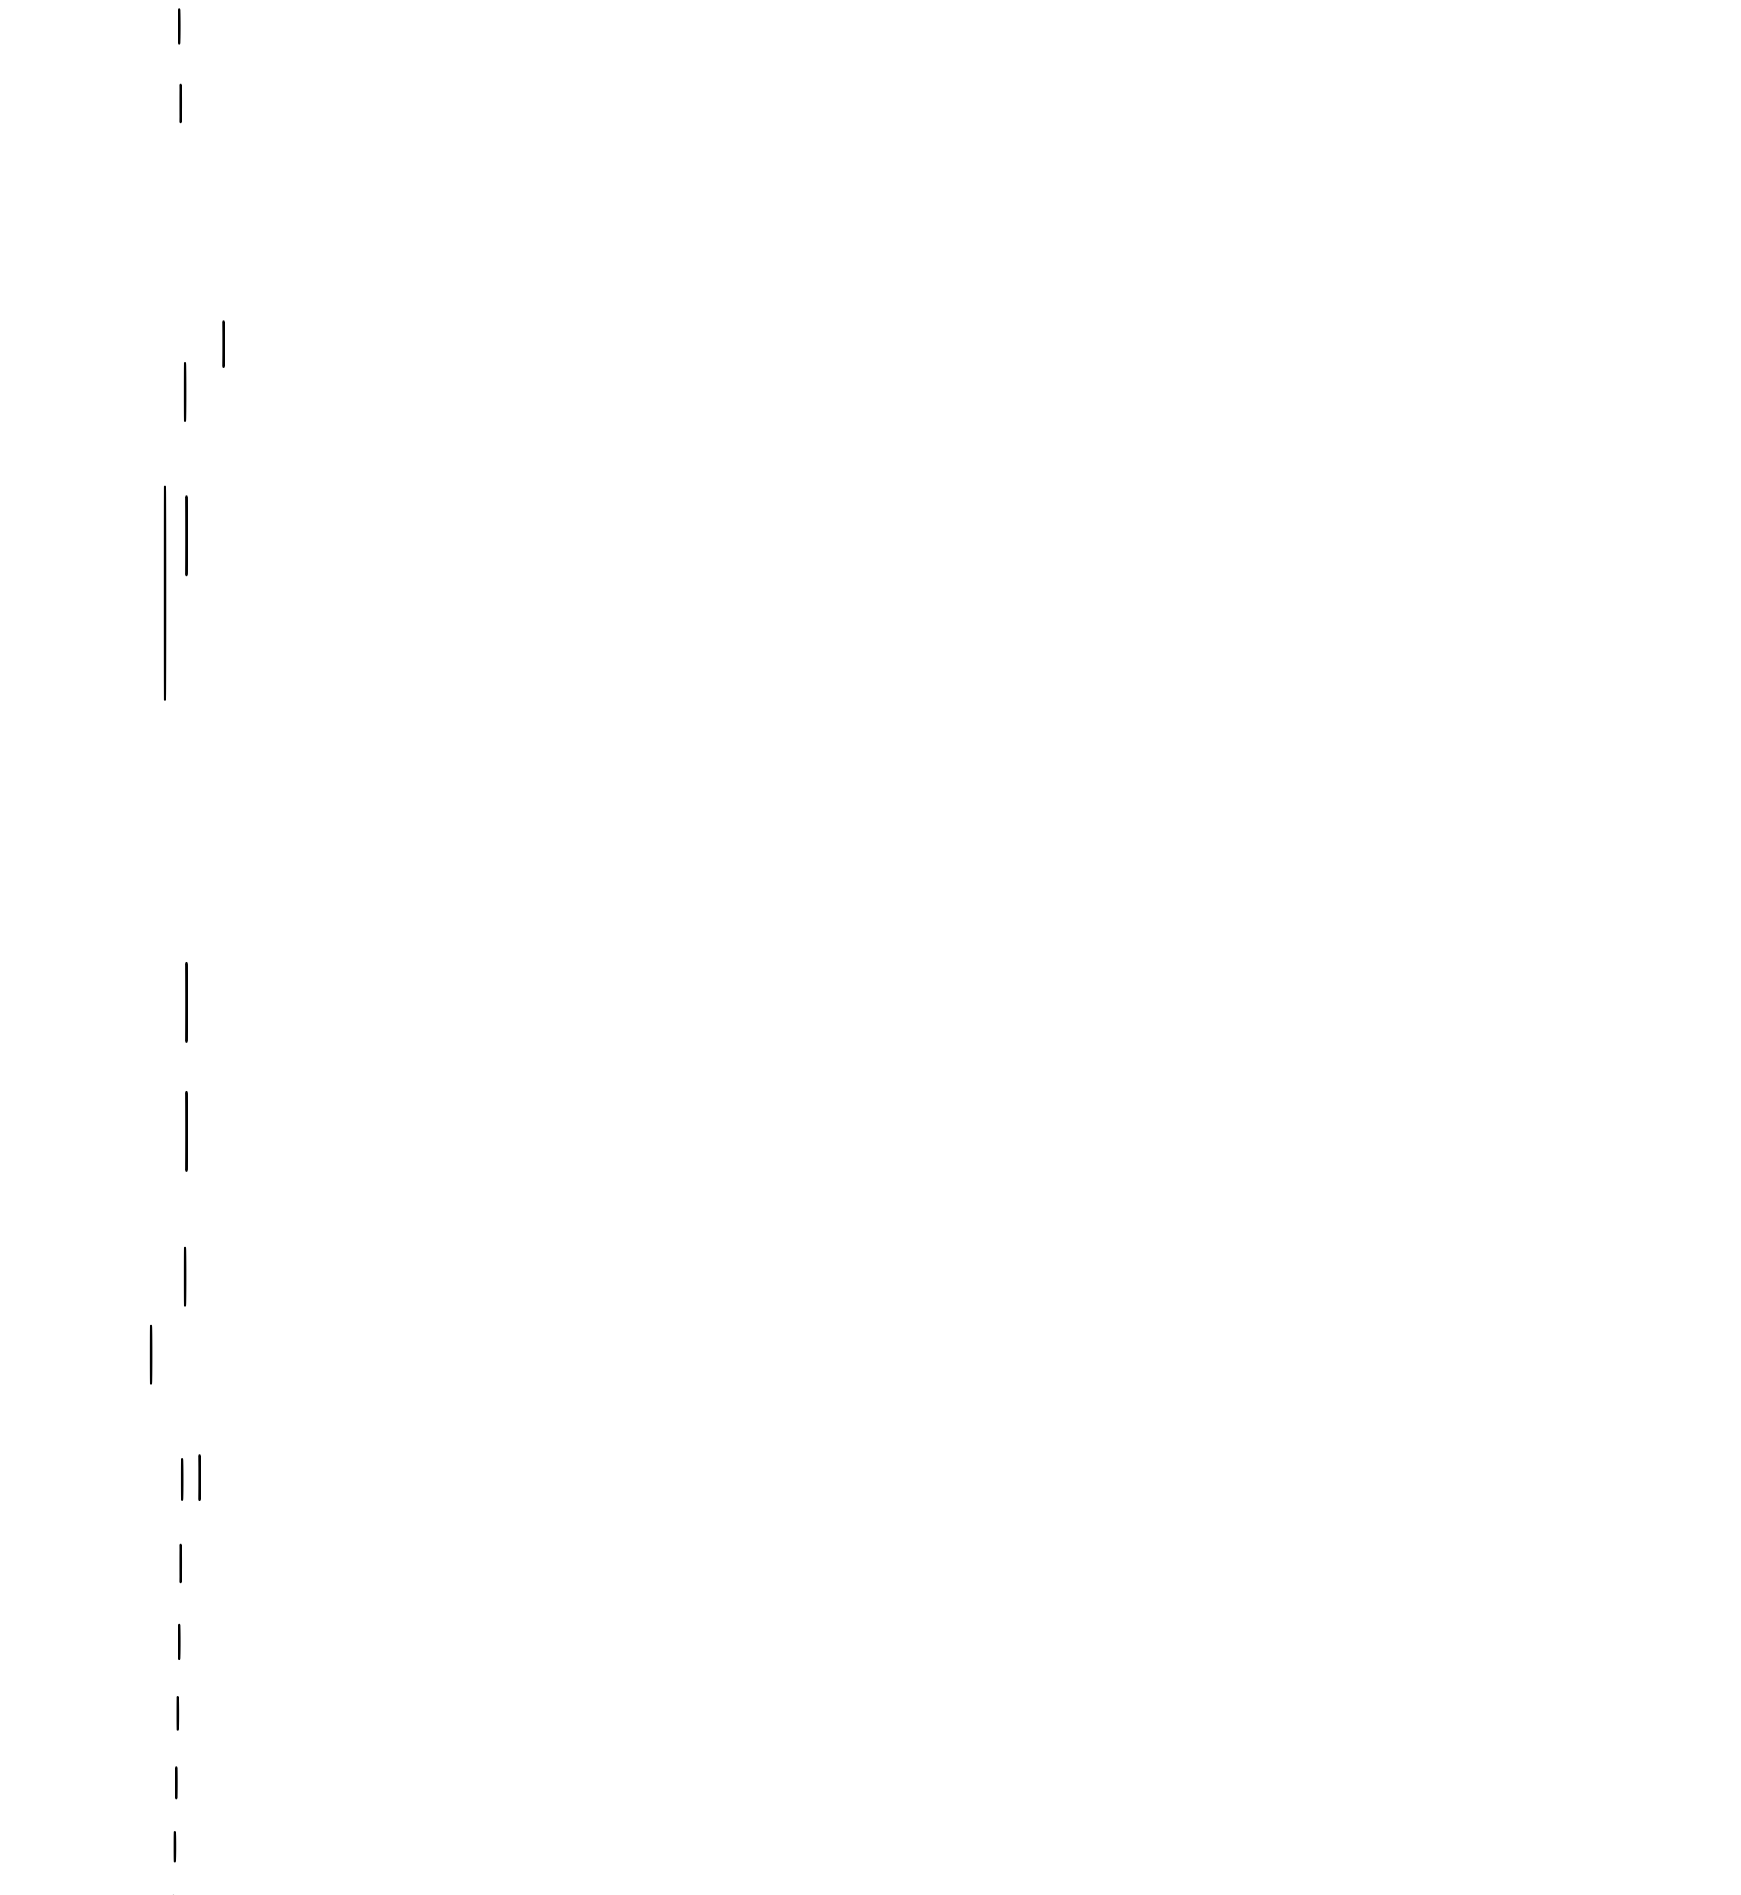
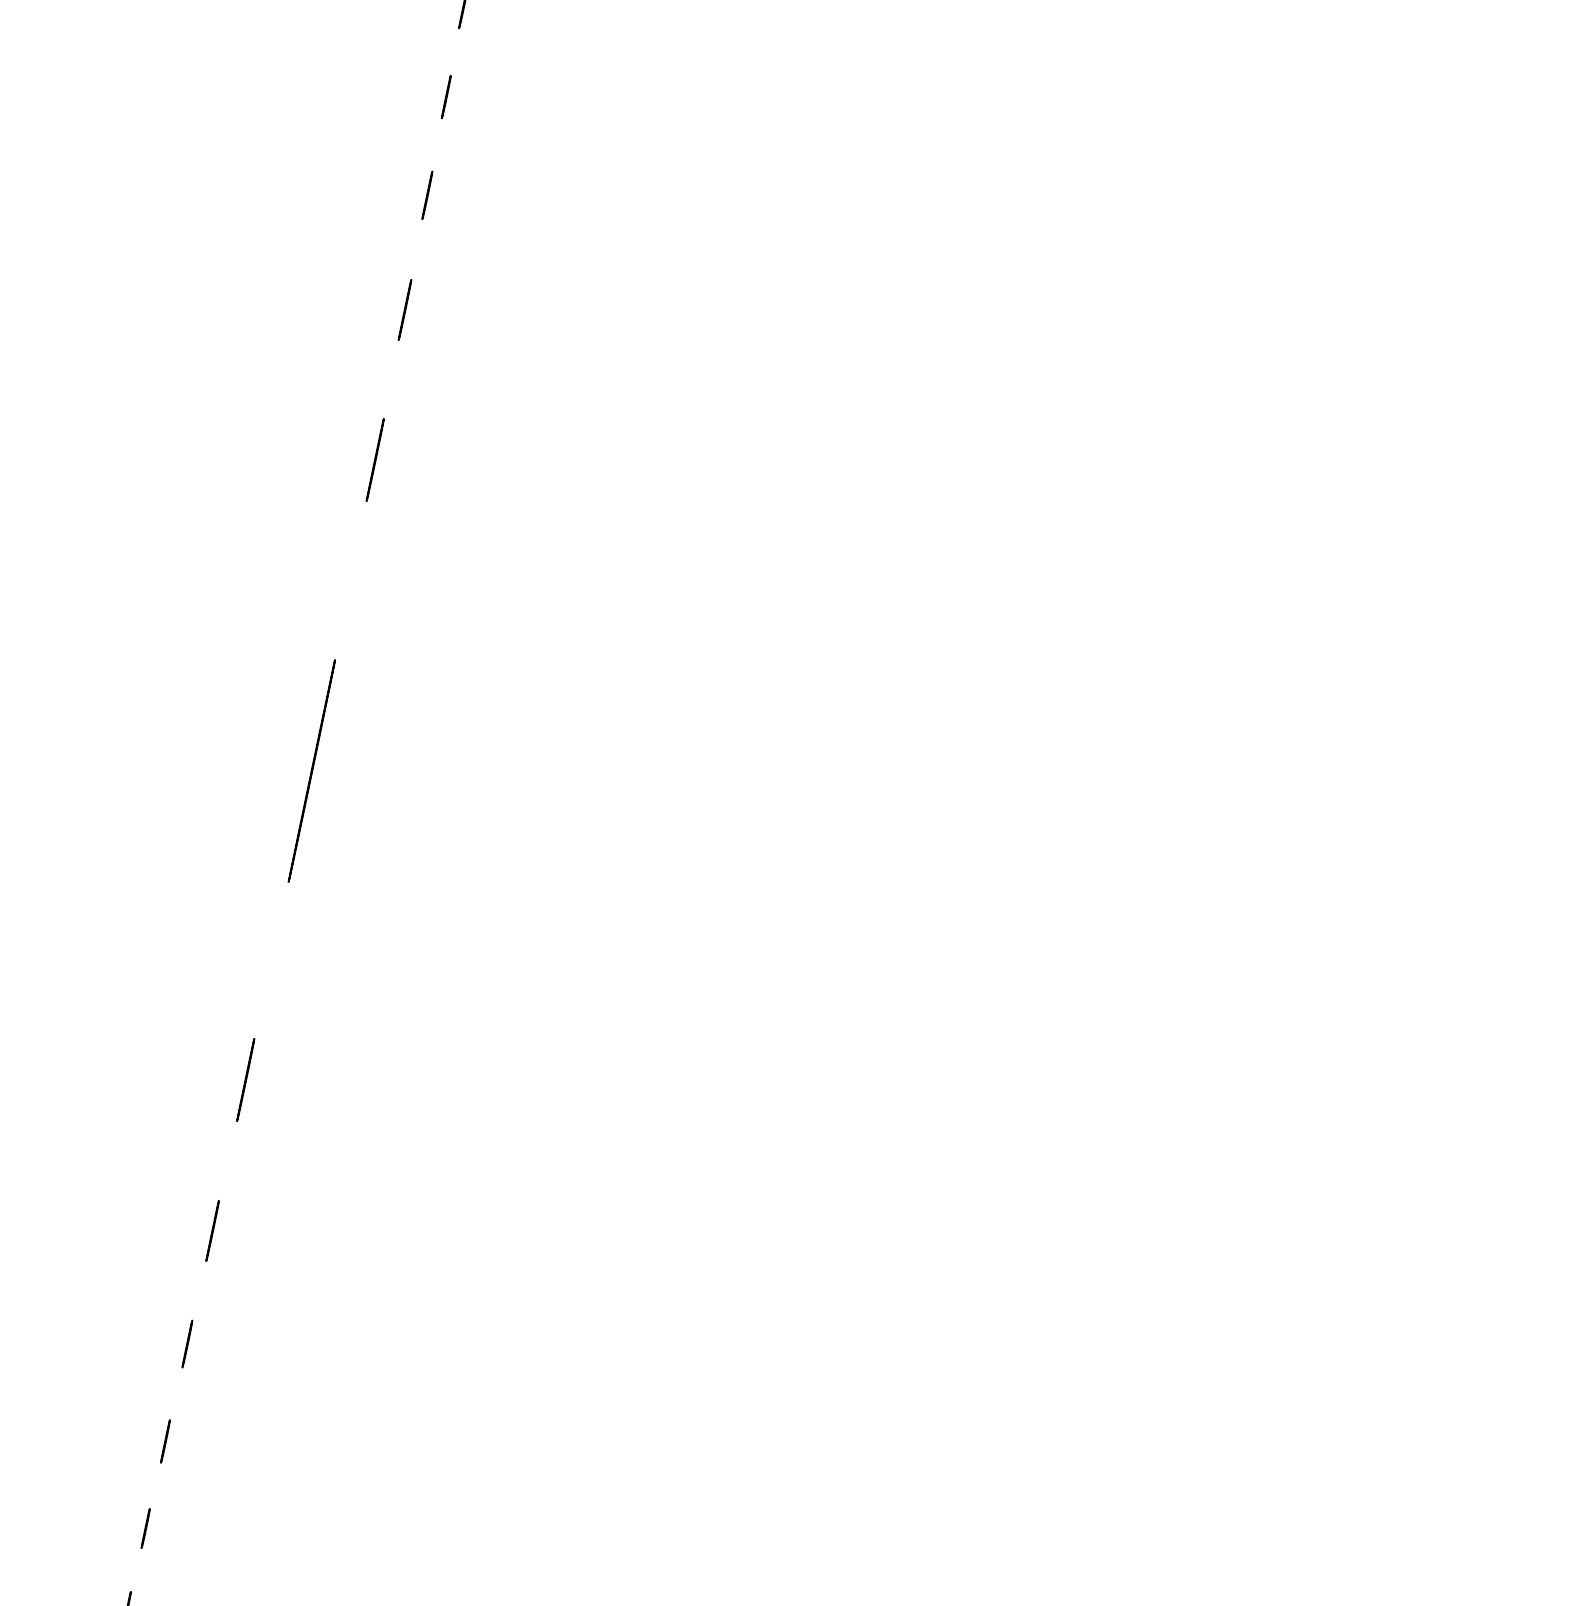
line: (182, 187) -> (446, 96), added
line: (223, 343) -> (427, 194), moved
line: (164, 592) -> (311, 770), moved
line: (186, 1002) -> (273, 945), removed
line: (150, 1354) -> (159, 1304), removed
line: (199, 1477) -> (187, 1343), moved

